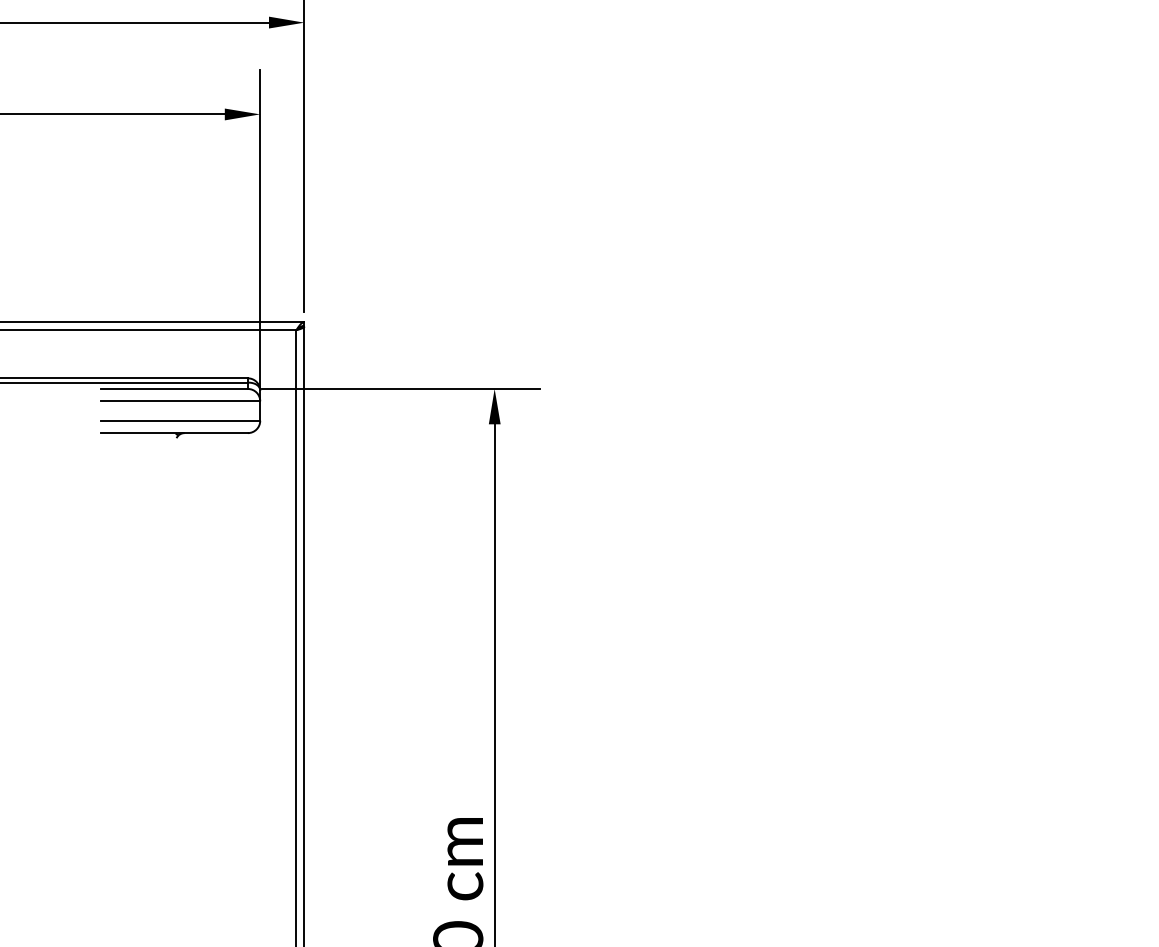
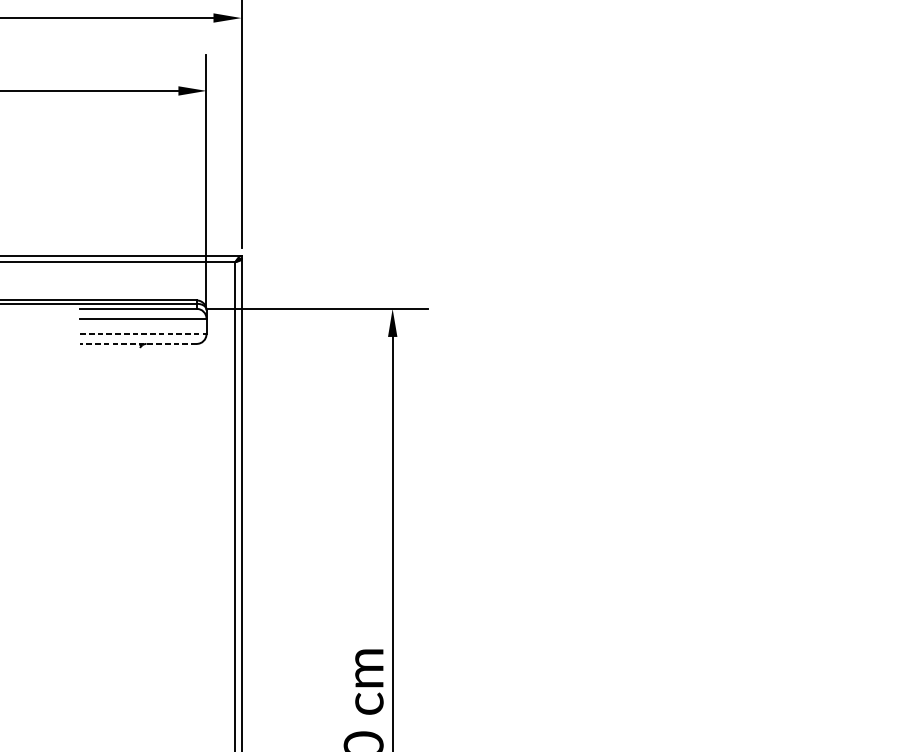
line: (180, 420) -> (143, 333), solid -> dashed
line: (174, 433) -> (138, 344), solid -> dashed

